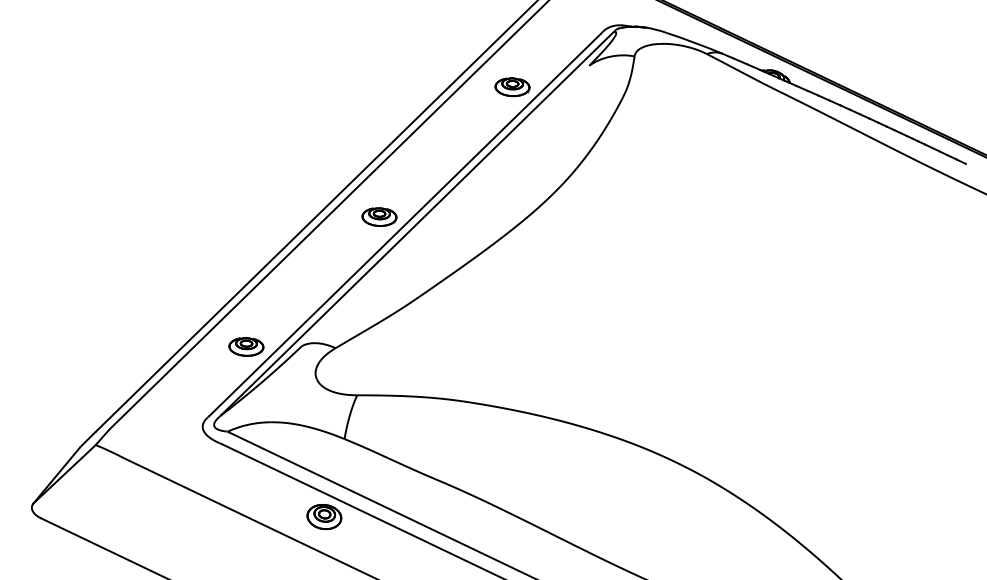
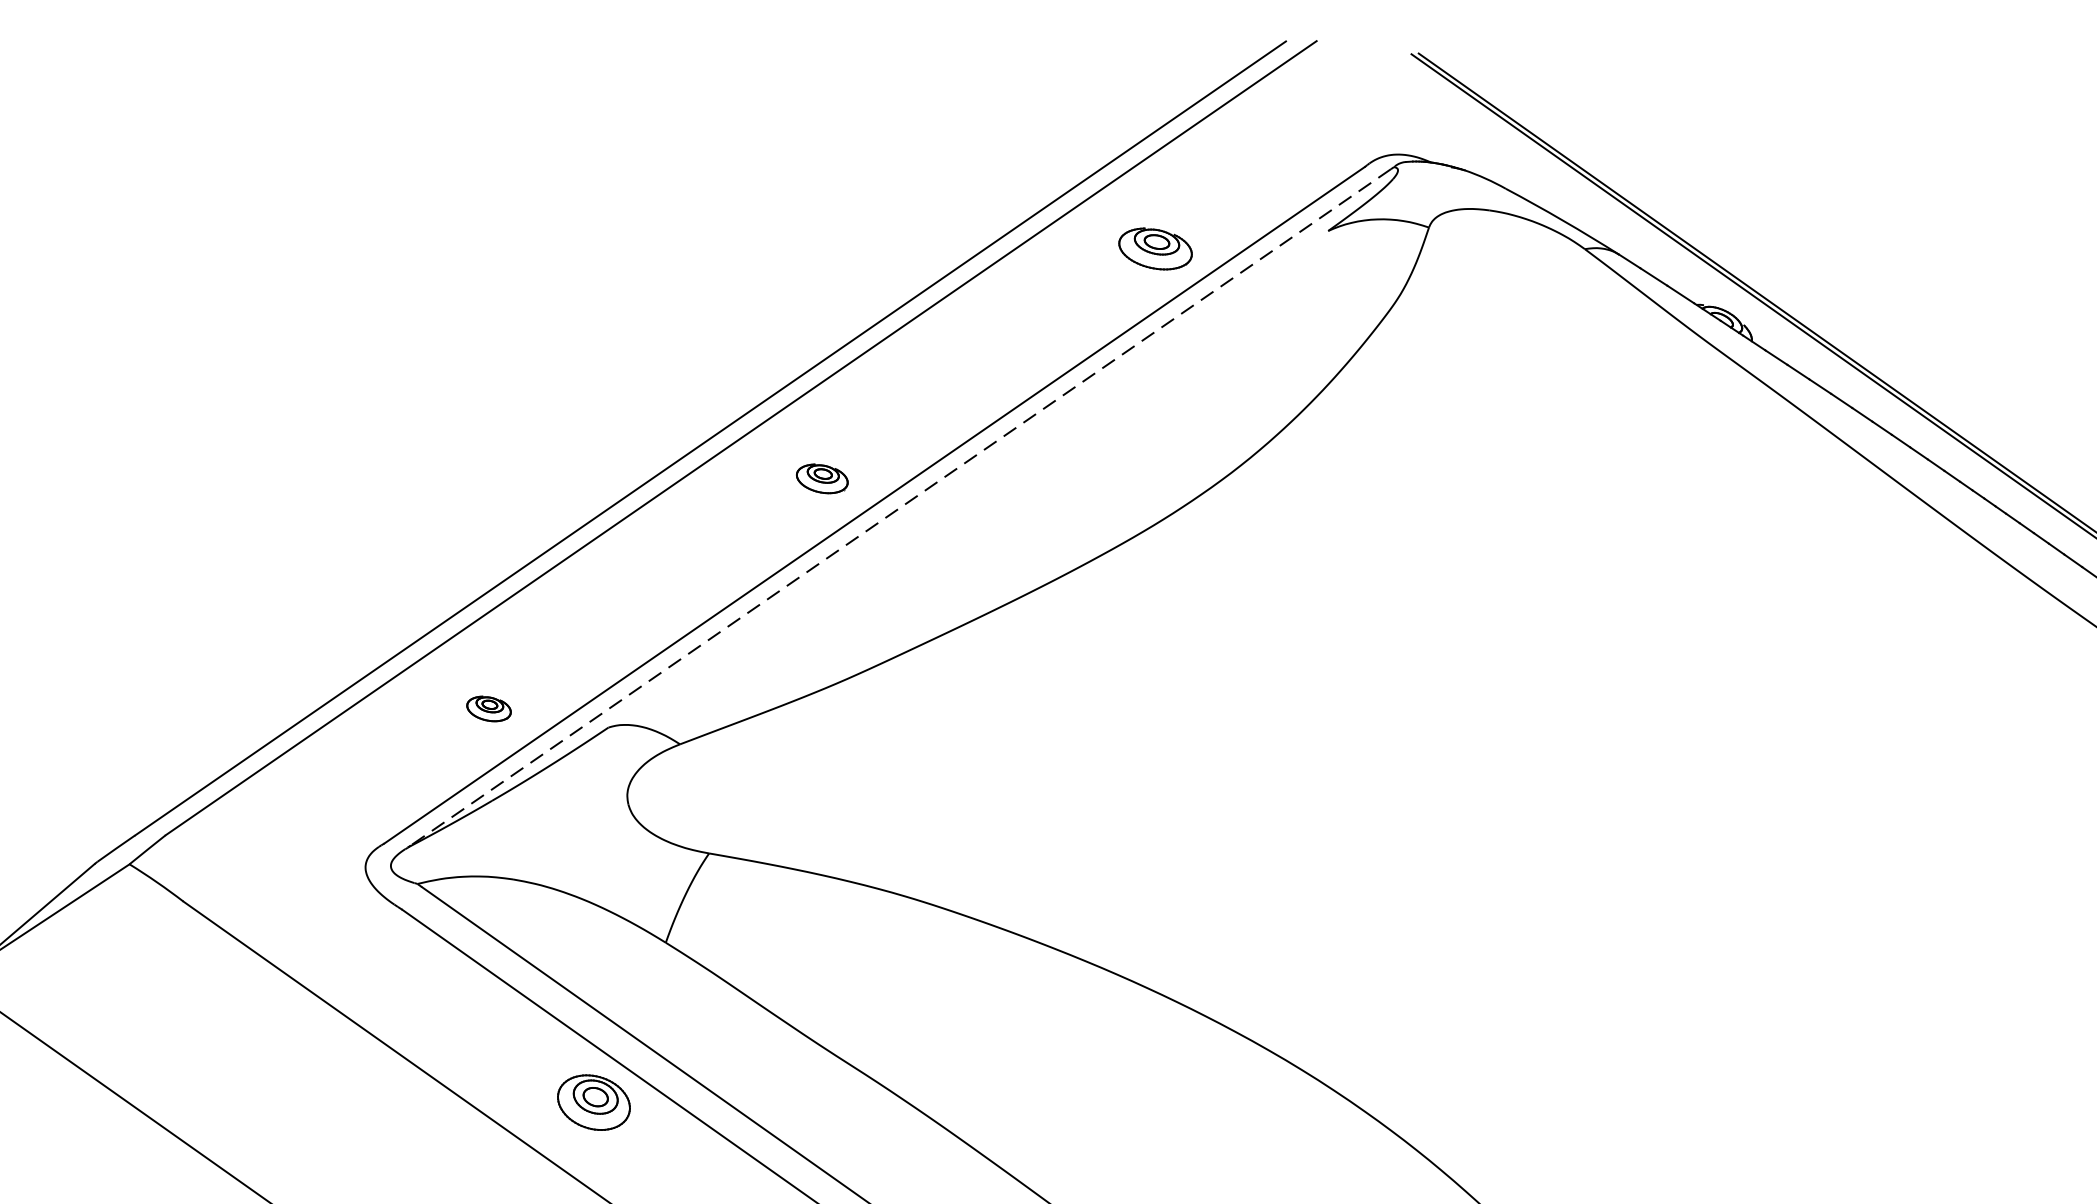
part: (379, 216) -> (822, 477), size x0.7
line: (416, 224) -> (899, 508), solid -> dashed
part: (246, 346) -> (489, 708), size x0.6

